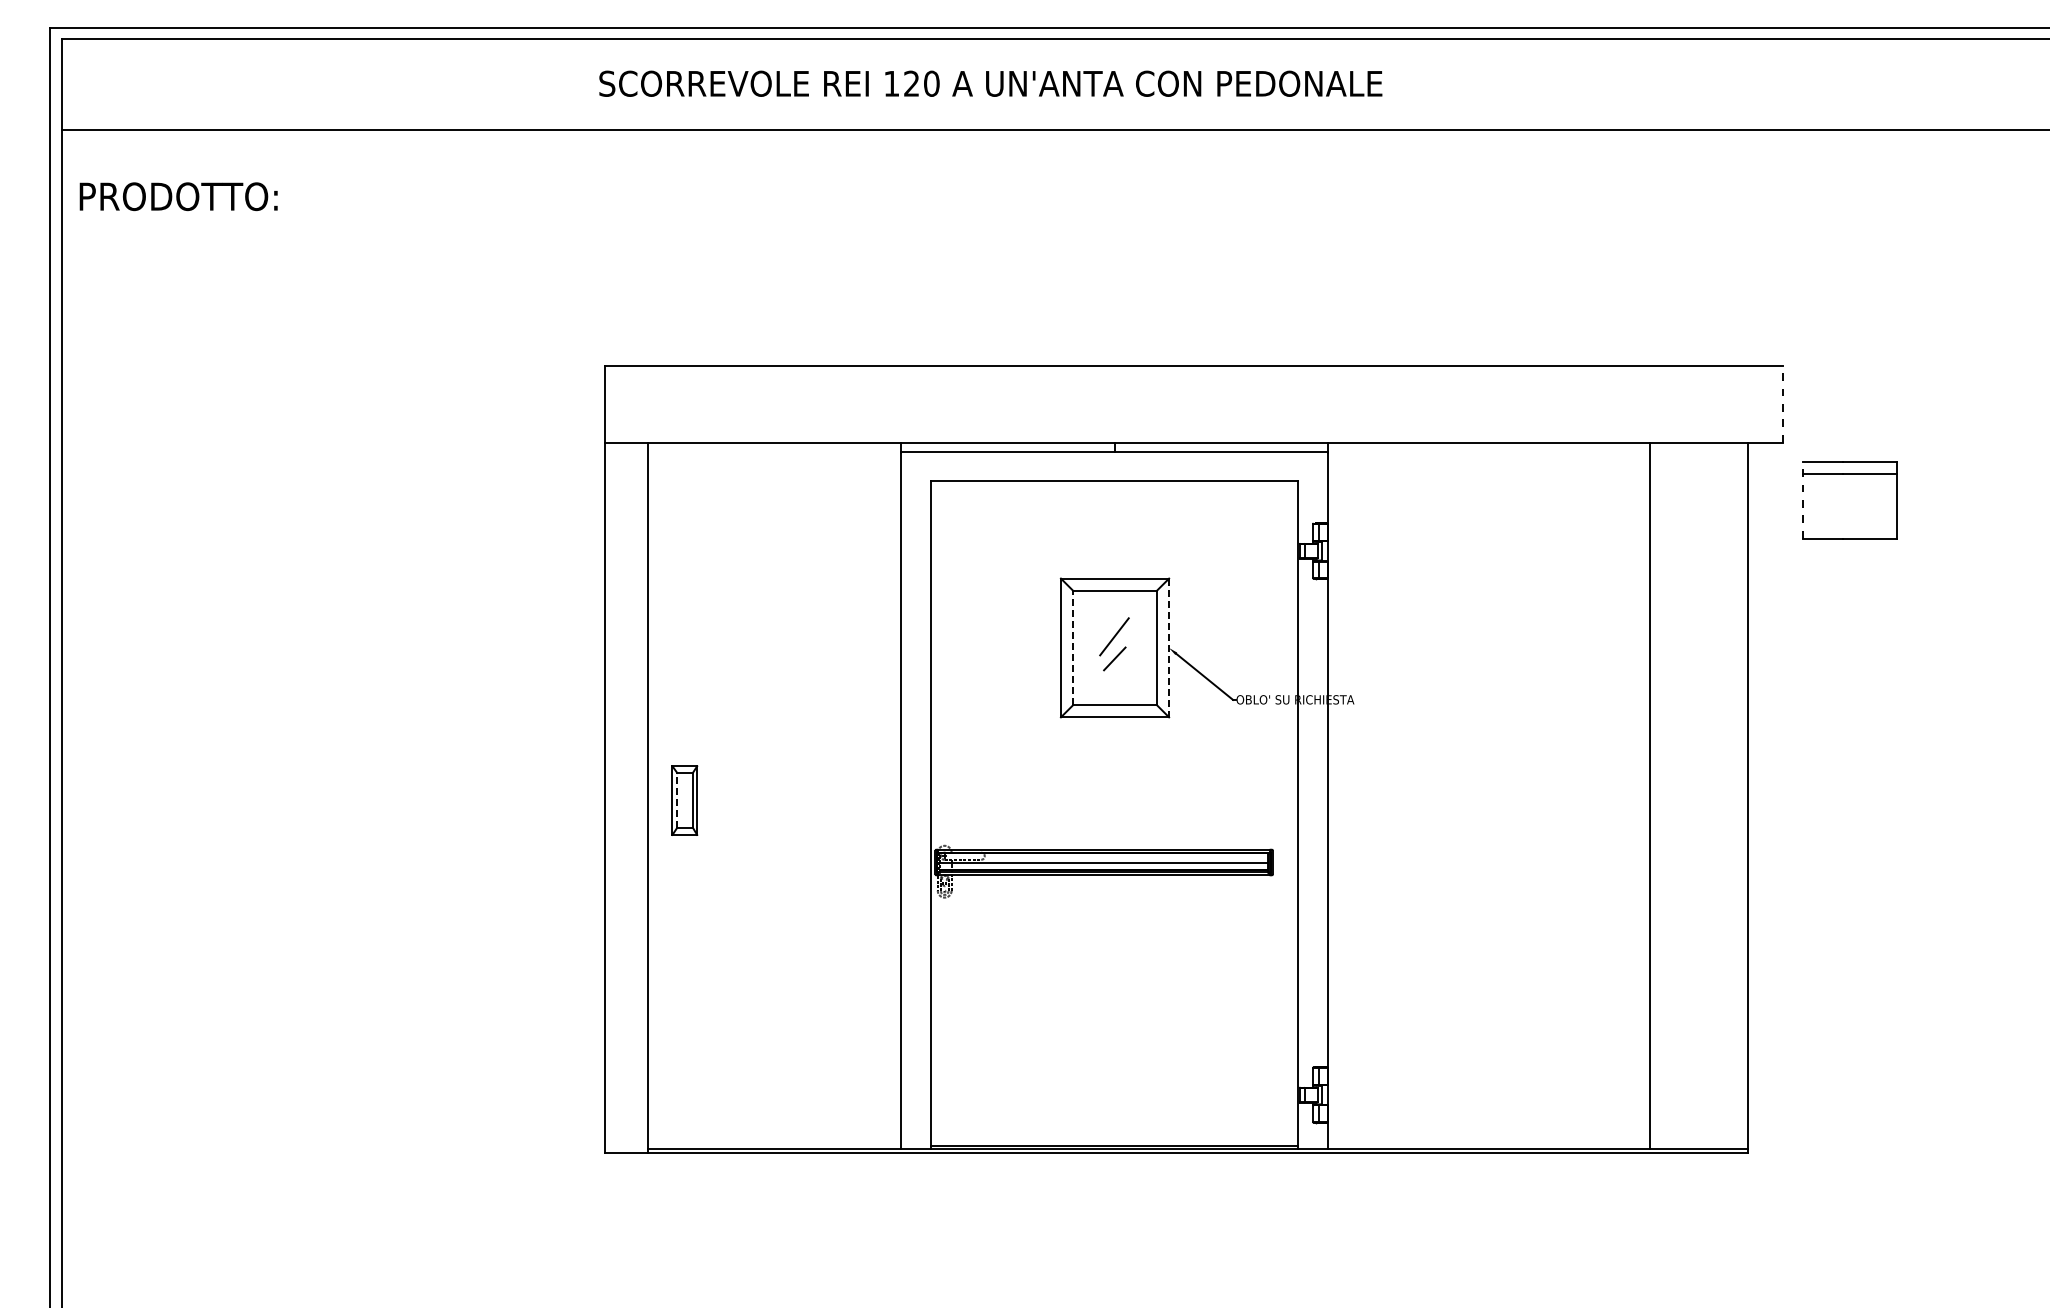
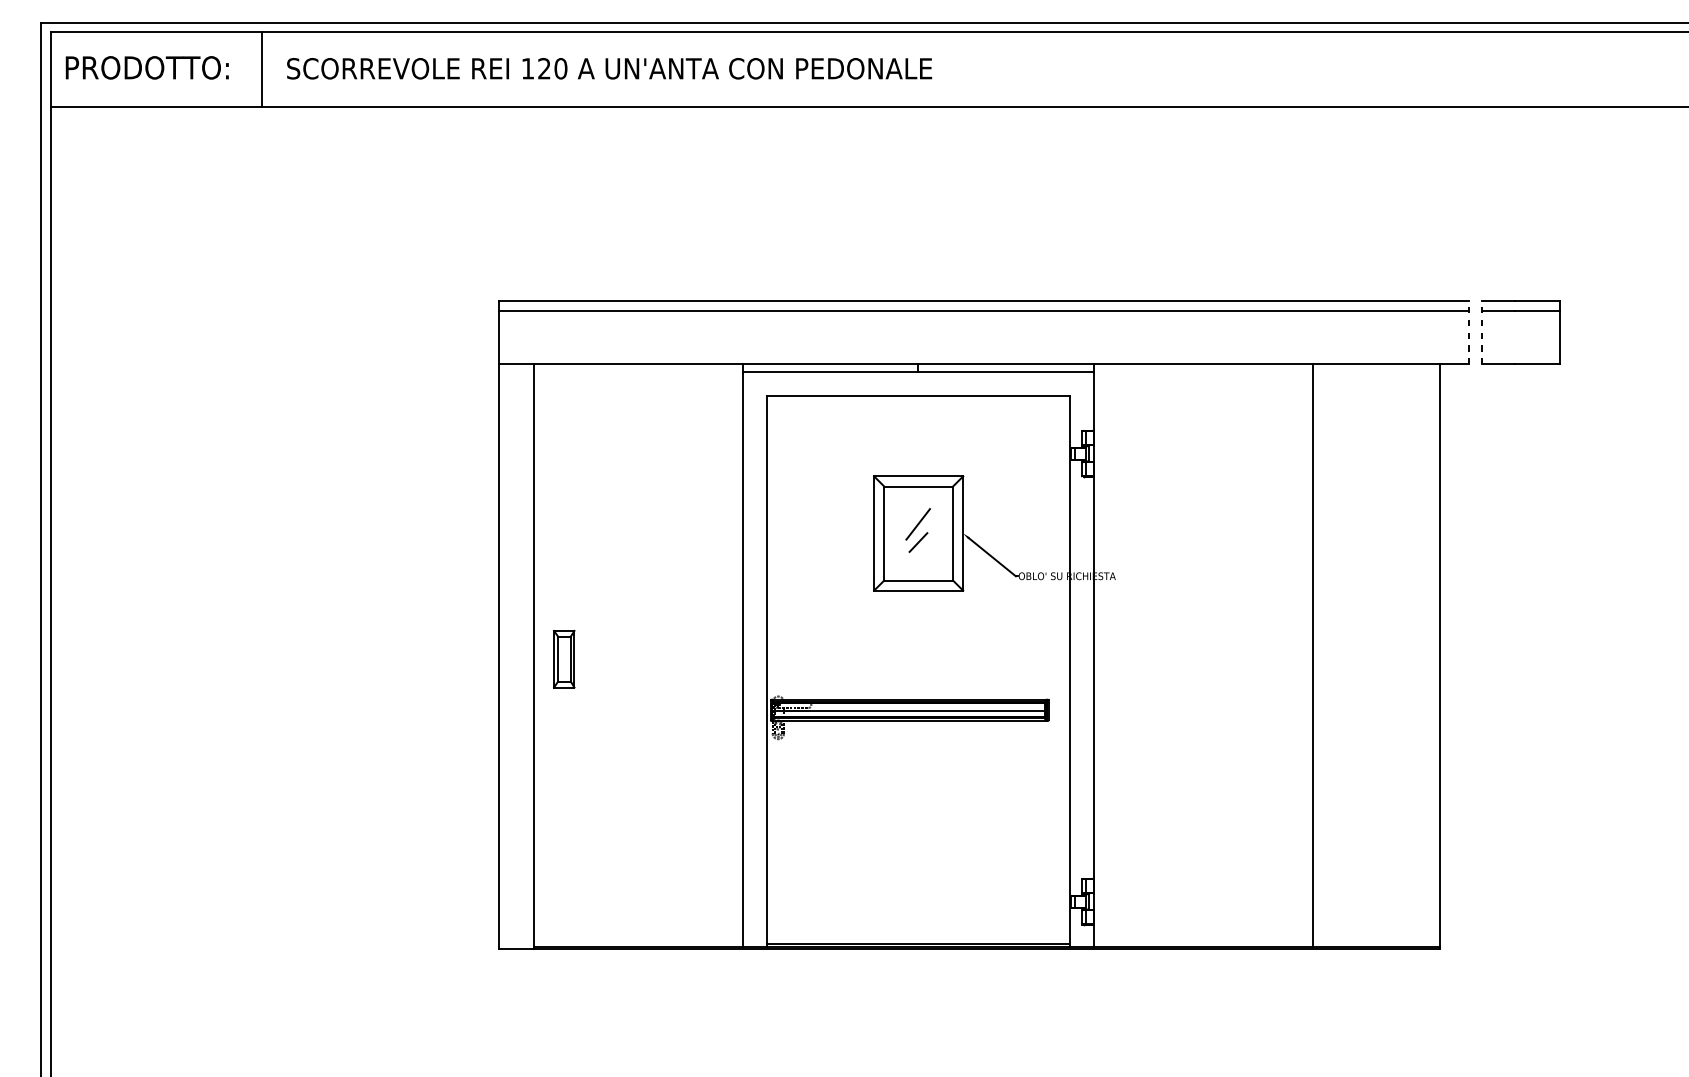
text: (990, 83) -> (609, 68), moved
line: (317, 84) -> (261, 69), added
text: (178, 196) -> (147, 67), moved
line: (1194, 377) -> (984, 310), added
part: (1849, 474) -> (1520, 311), moved
line: (1073, 647) -> (884, 533), dashed -> solid
line: (1169, 648) -> (963, 533), dashed -> solid
line: (1649, 795) -> (1312, 655), moved
line: (677, 799) -> (558, 658), dashed -> solid

